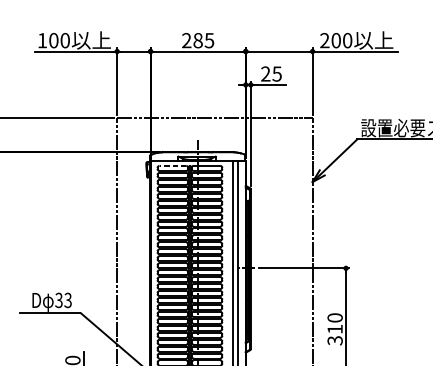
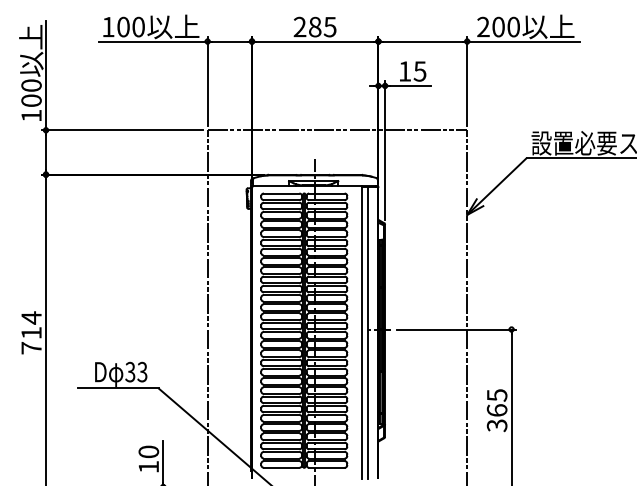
text: (265, 74) -> (404, 71), 25 -> 15
line: (172, 165) -> (281, 193), dashed -> solid
text: (334, 323) -> (496, 402), 310 -> 365

